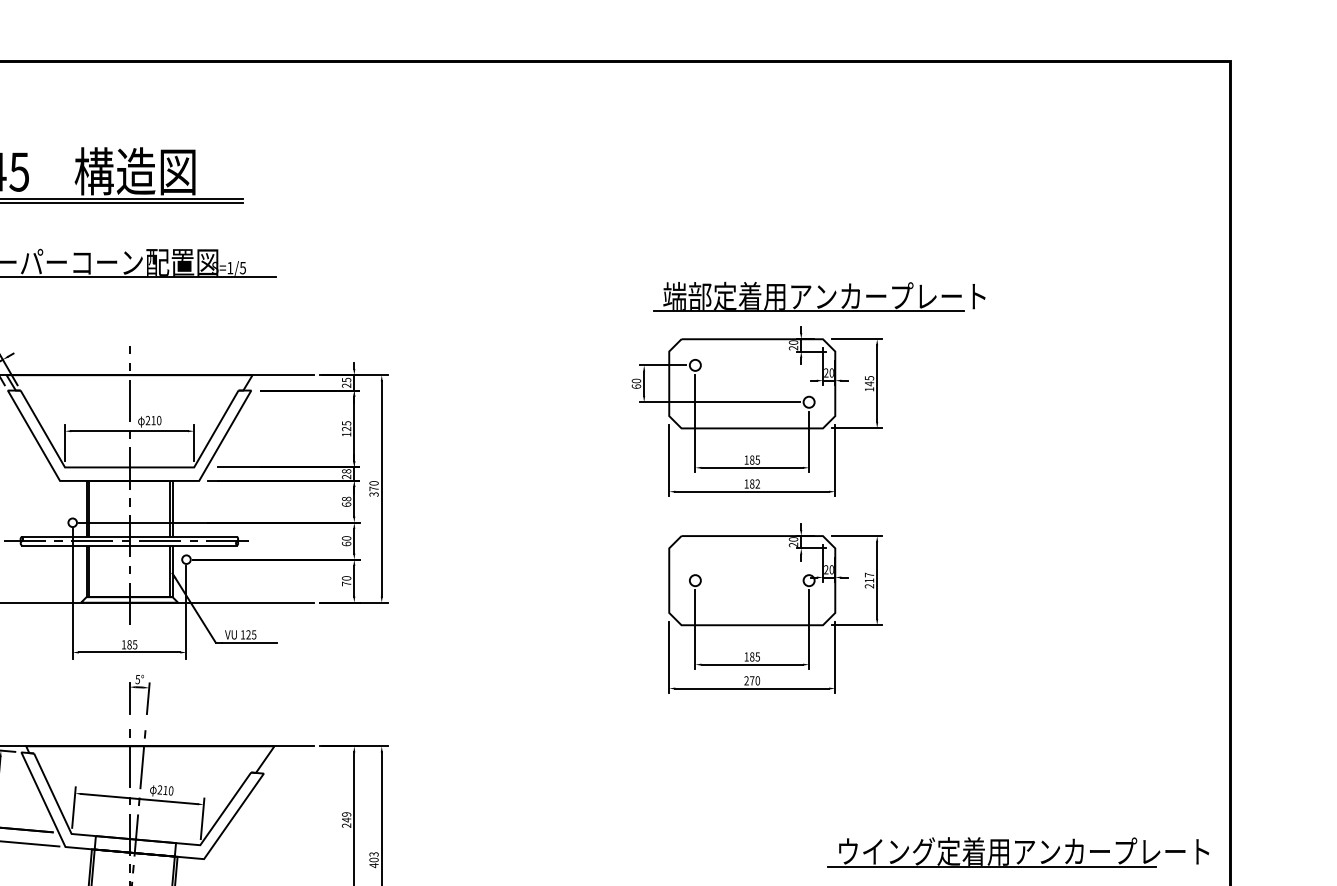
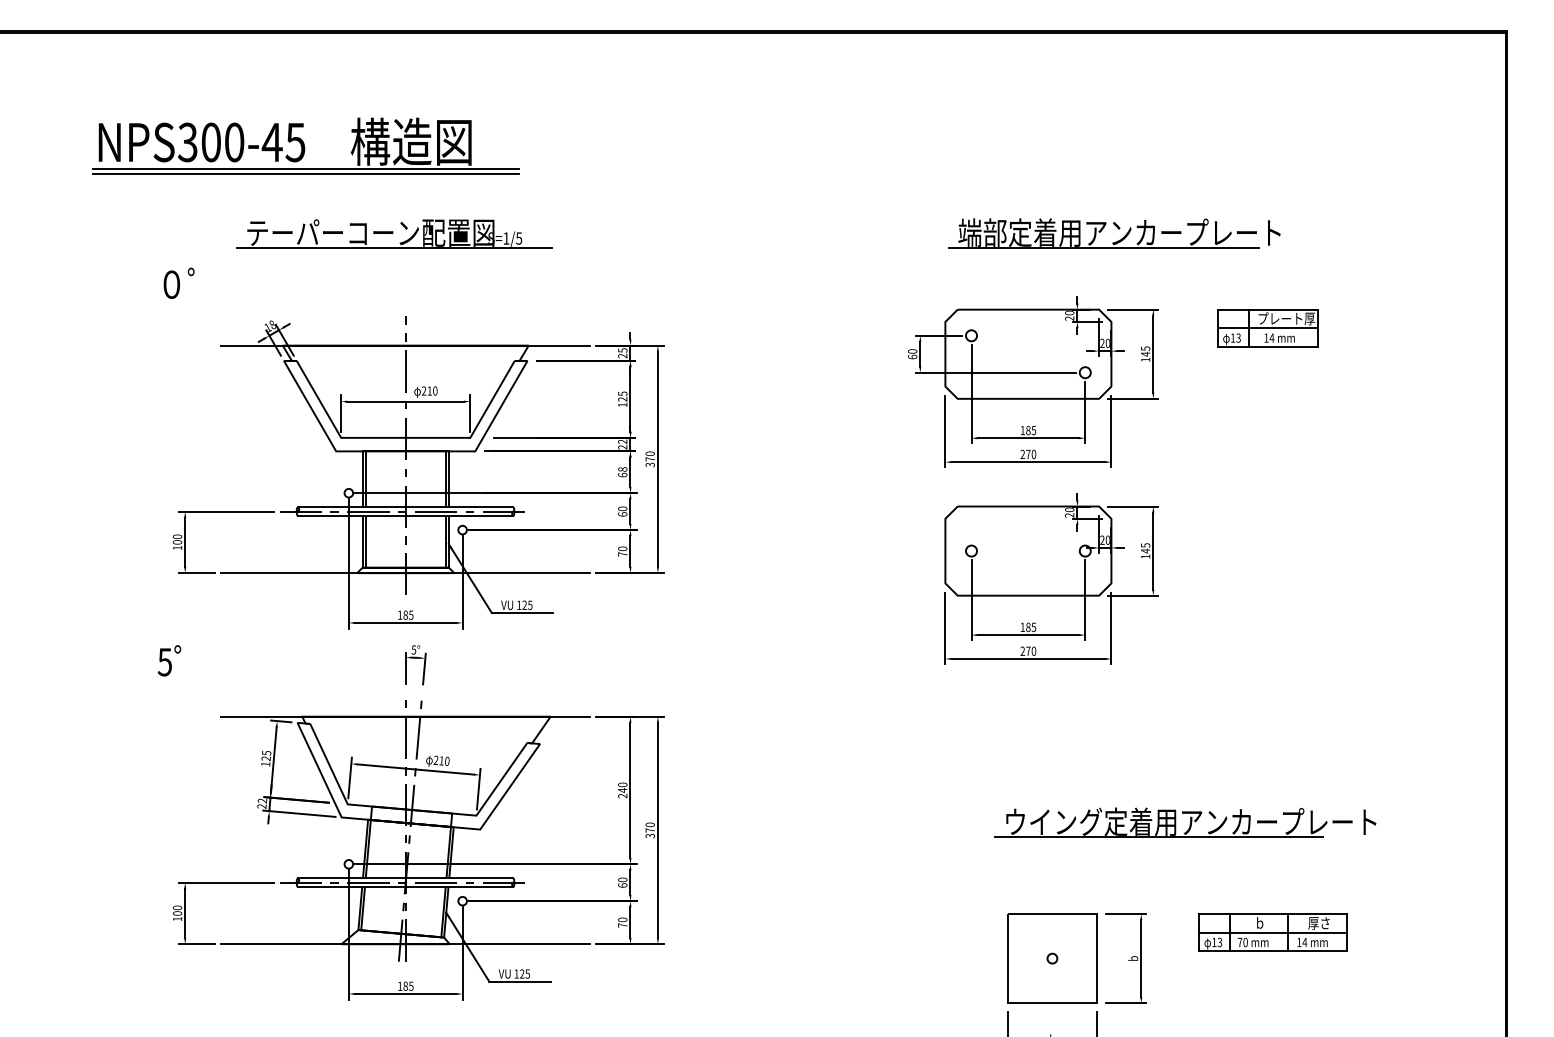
part: (819, 297) -> (1114, 233), moved
part: (991, 358) -> (1267, 328), added
text: (346, 471) -> (622, 441), 28 -> 22
text: (752, 484) -> (1028, 454), 182 -> 270
text: (869, 580) -> (1145, 550), 217 -> 145
text: (346, 814) -> (622, 784), 249 -> 240
part: (1018, 852) -> (1185, 822), moved
text: (373, 860) -> (649, 830), 403 -> 370

